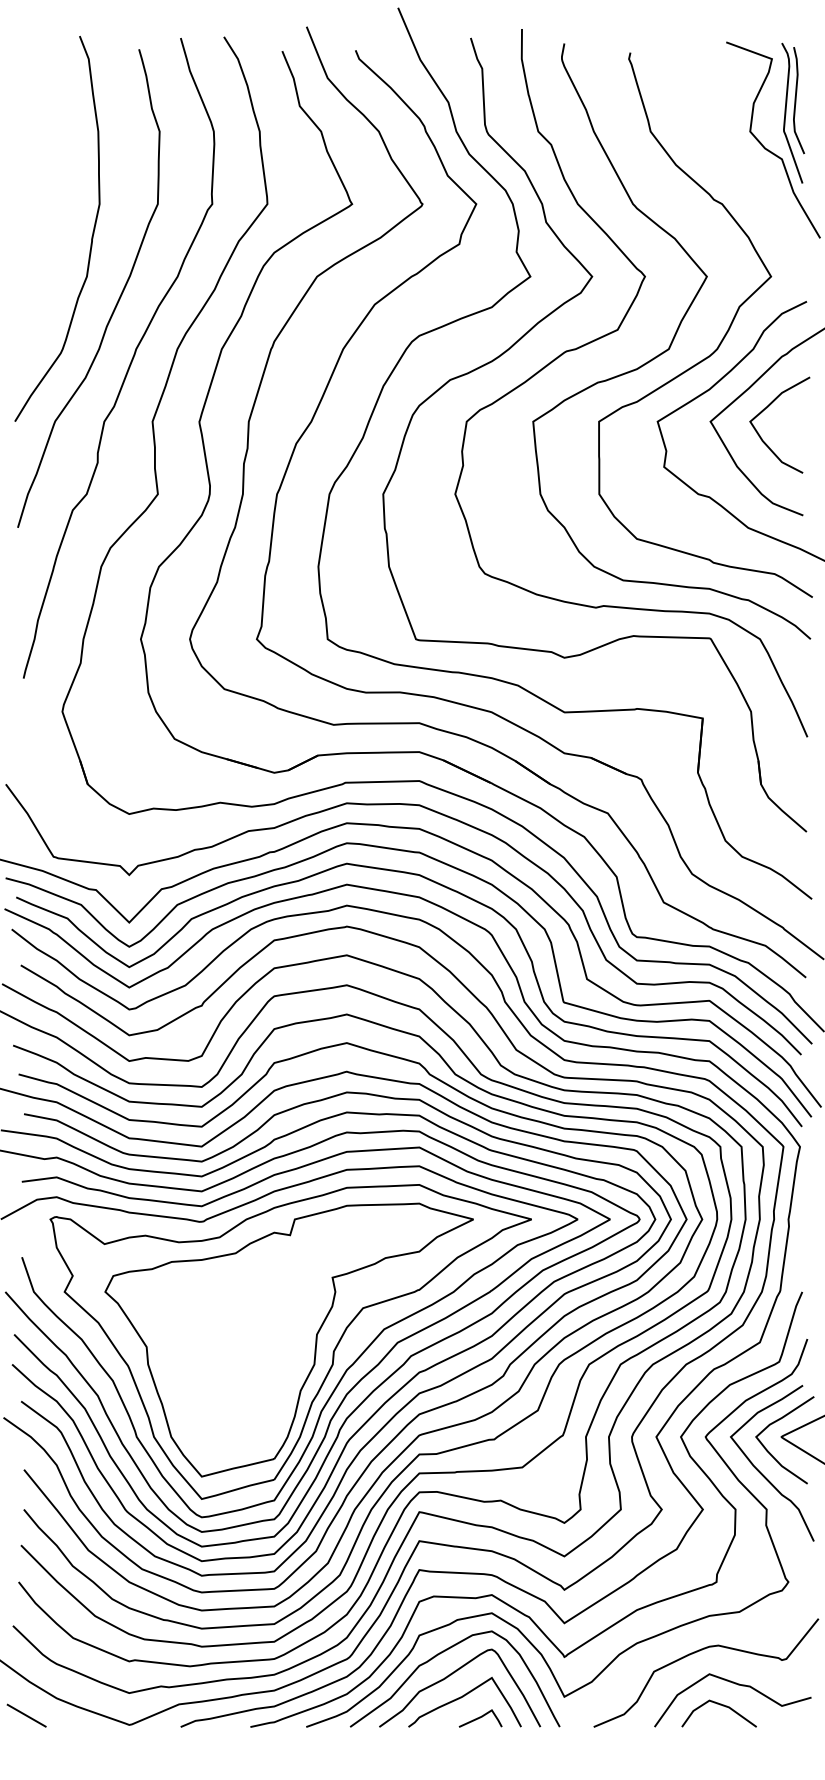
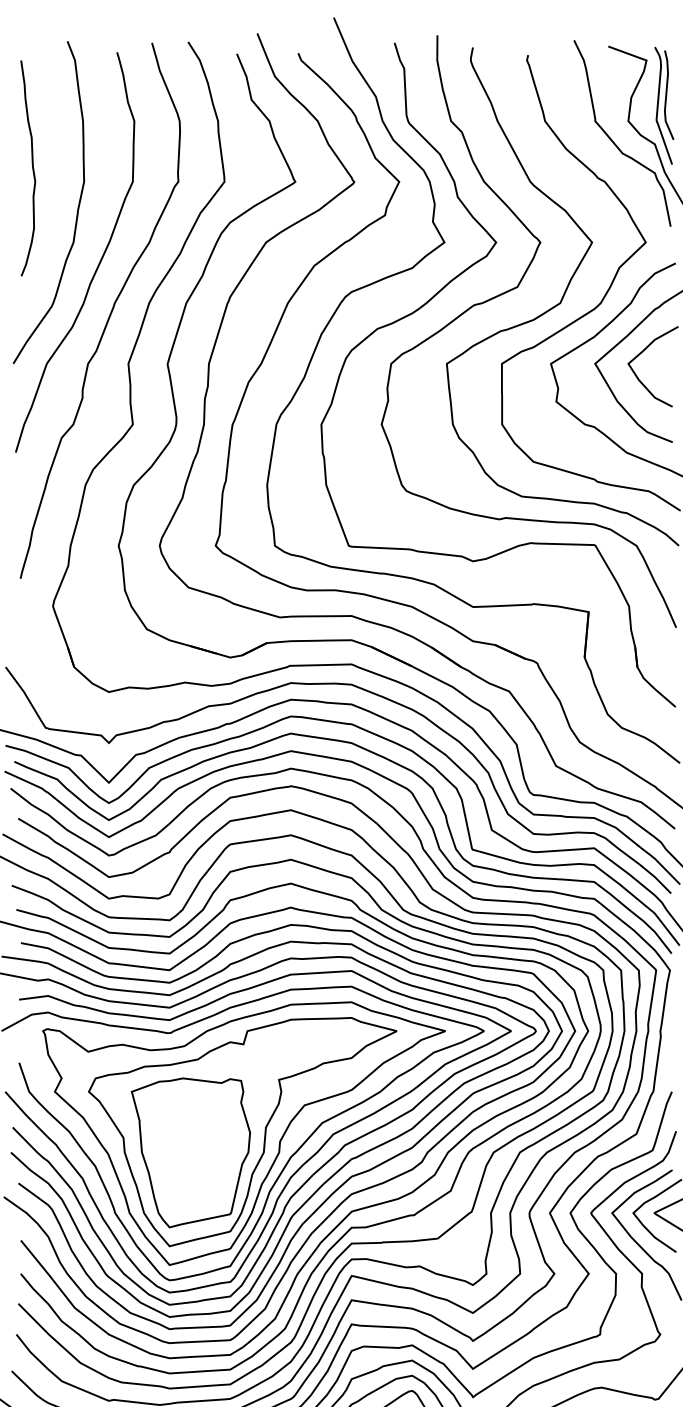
curve: (732, 155) -> (613, 141), added
curve: (37, 188) -> (32, 168), added
part: (226, 1364) -> (190, 1152), added

